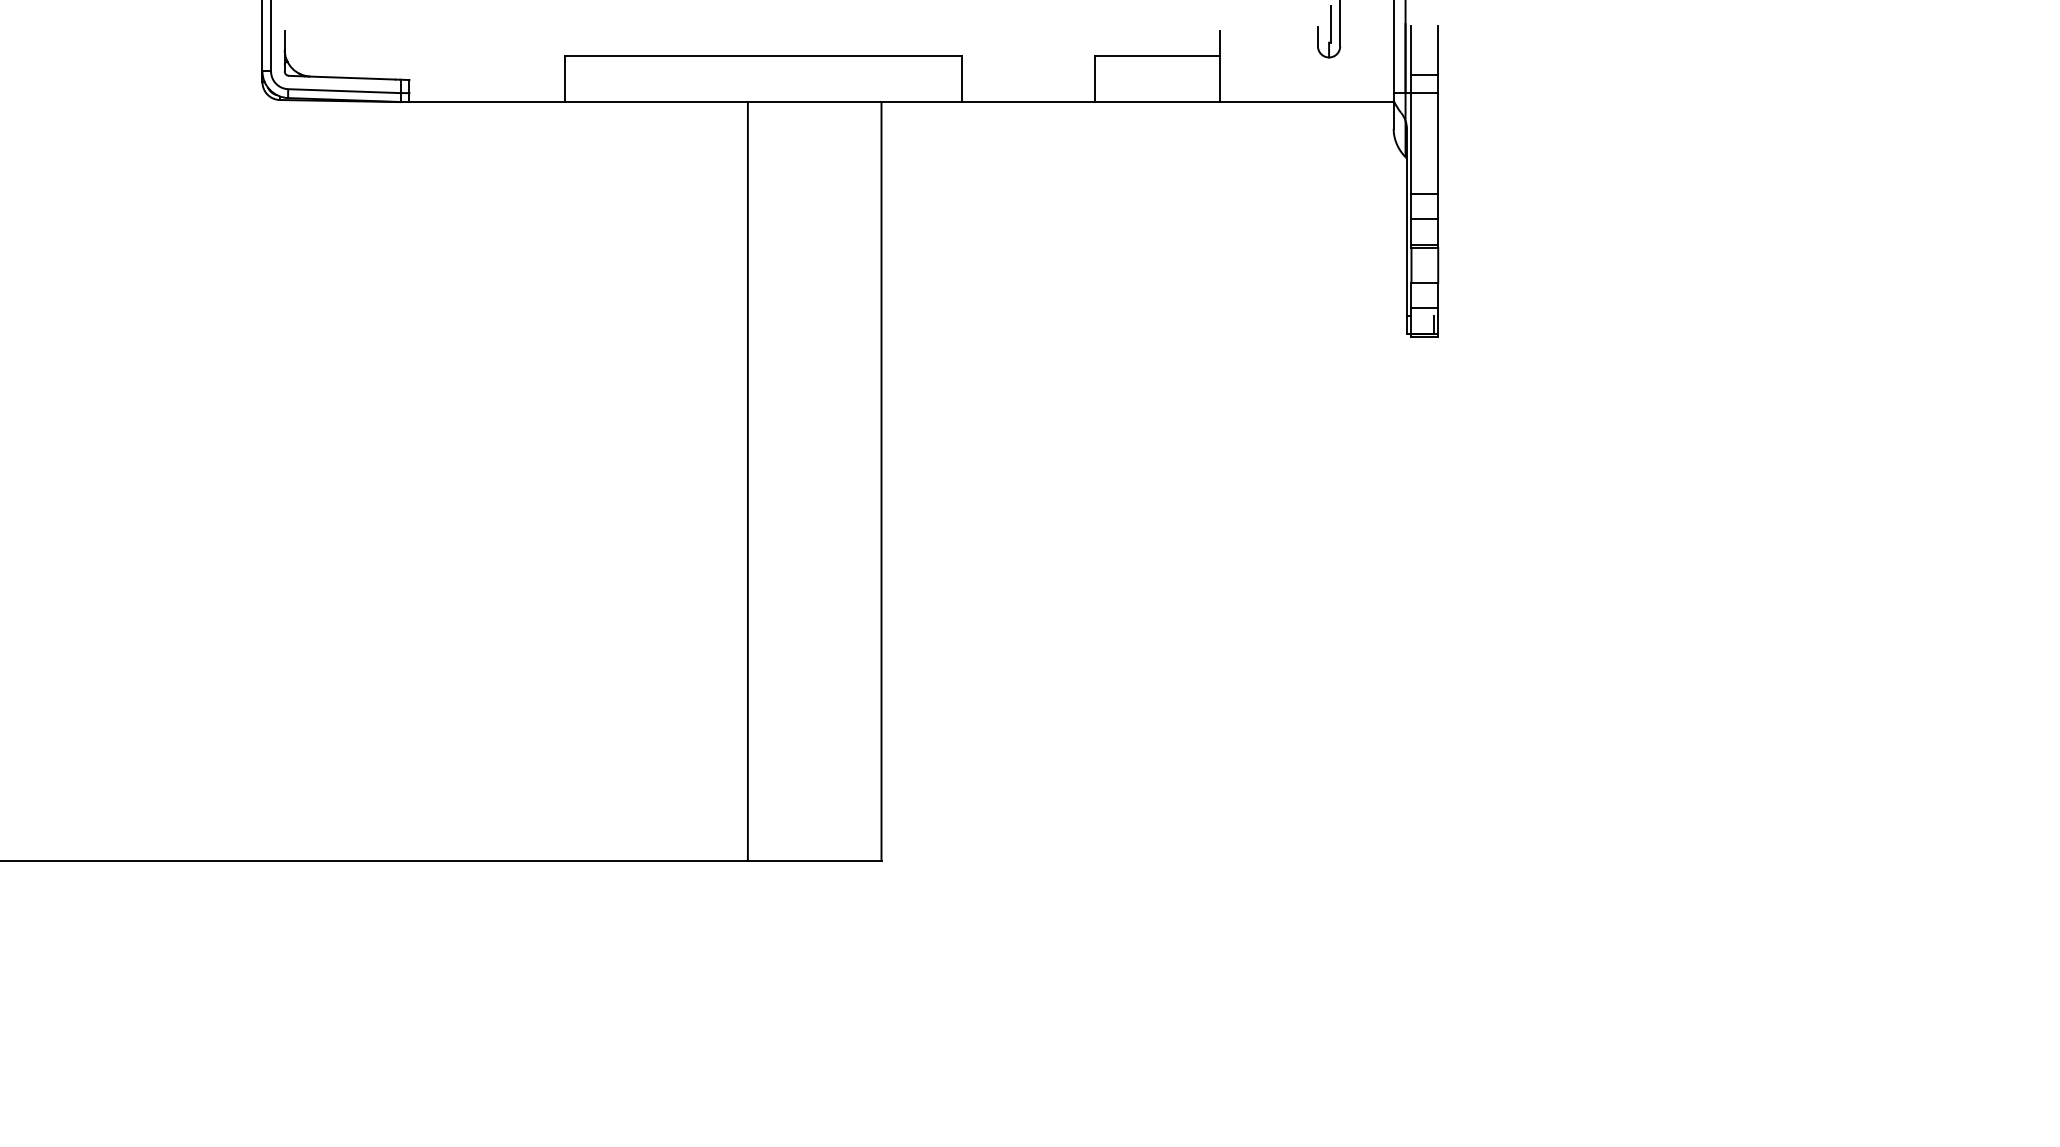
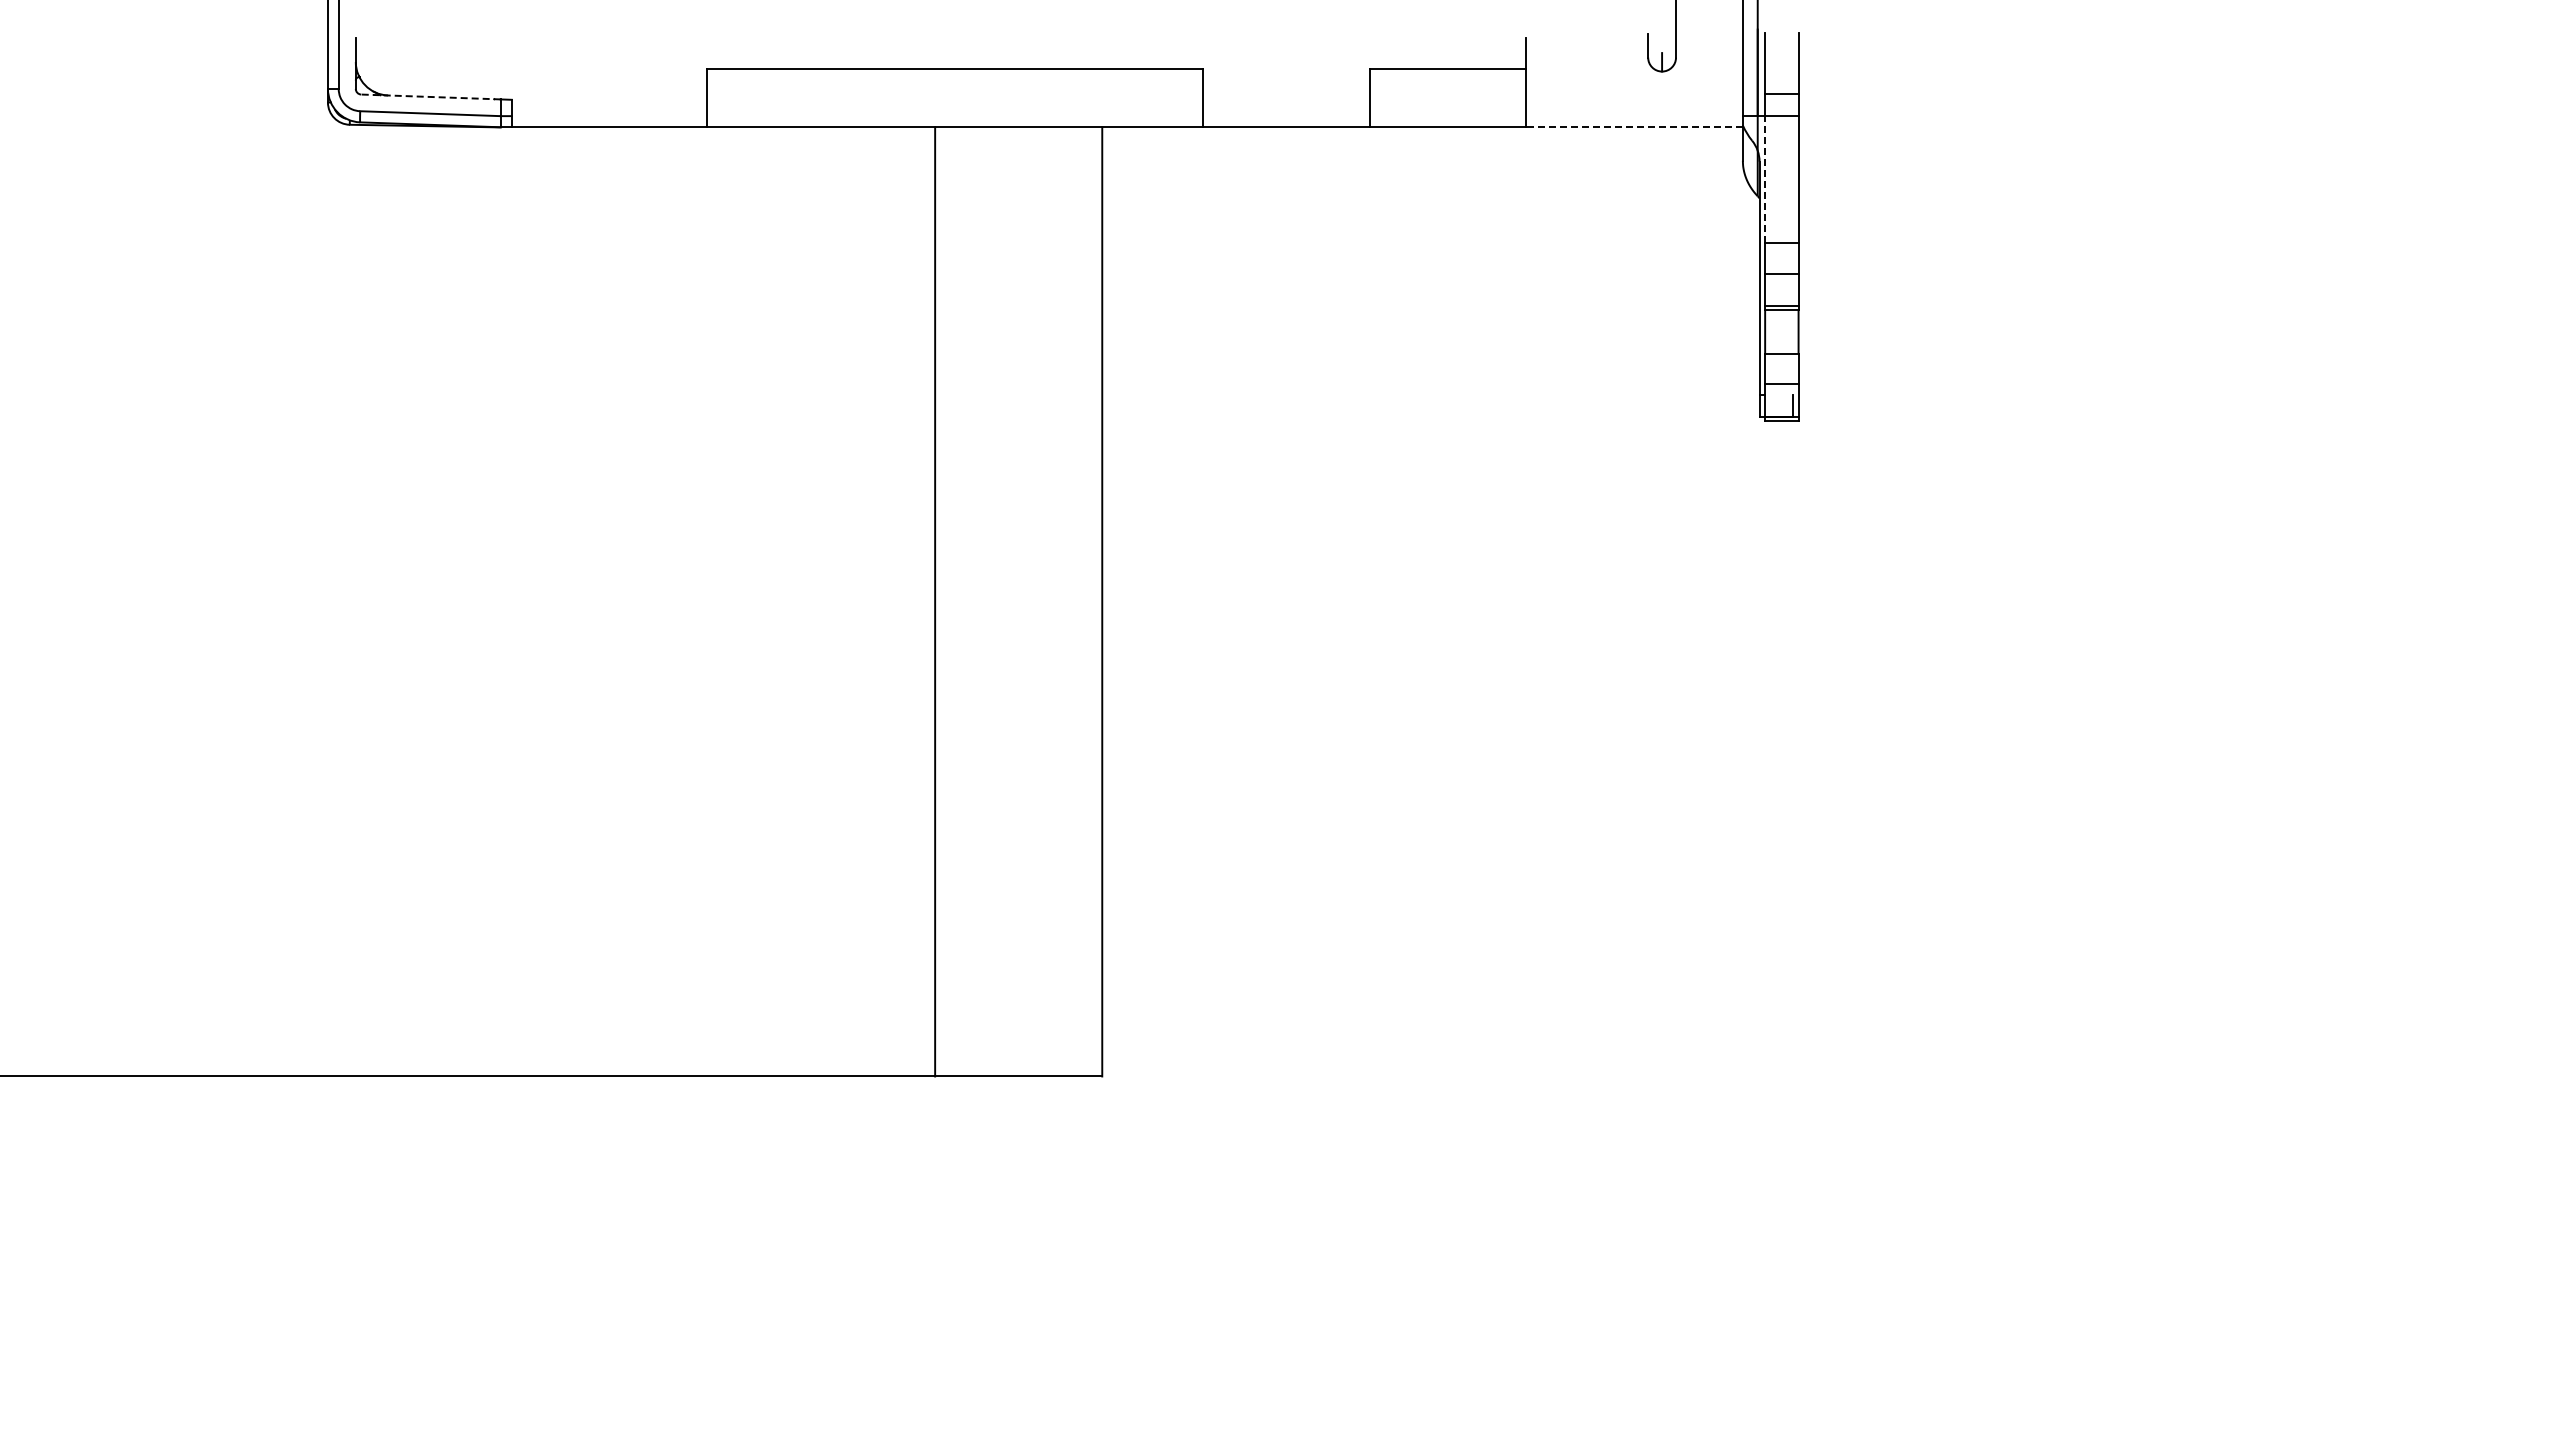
line: (1331, 23) -> (1664, 29), removed
line: (344, 77) -> (430, 96), solid -> dashed
line: (1307, 102) -> (1634, 127), solid -> dashed
line: (1411, 142) -> (1765, 178), solid -> dashed

